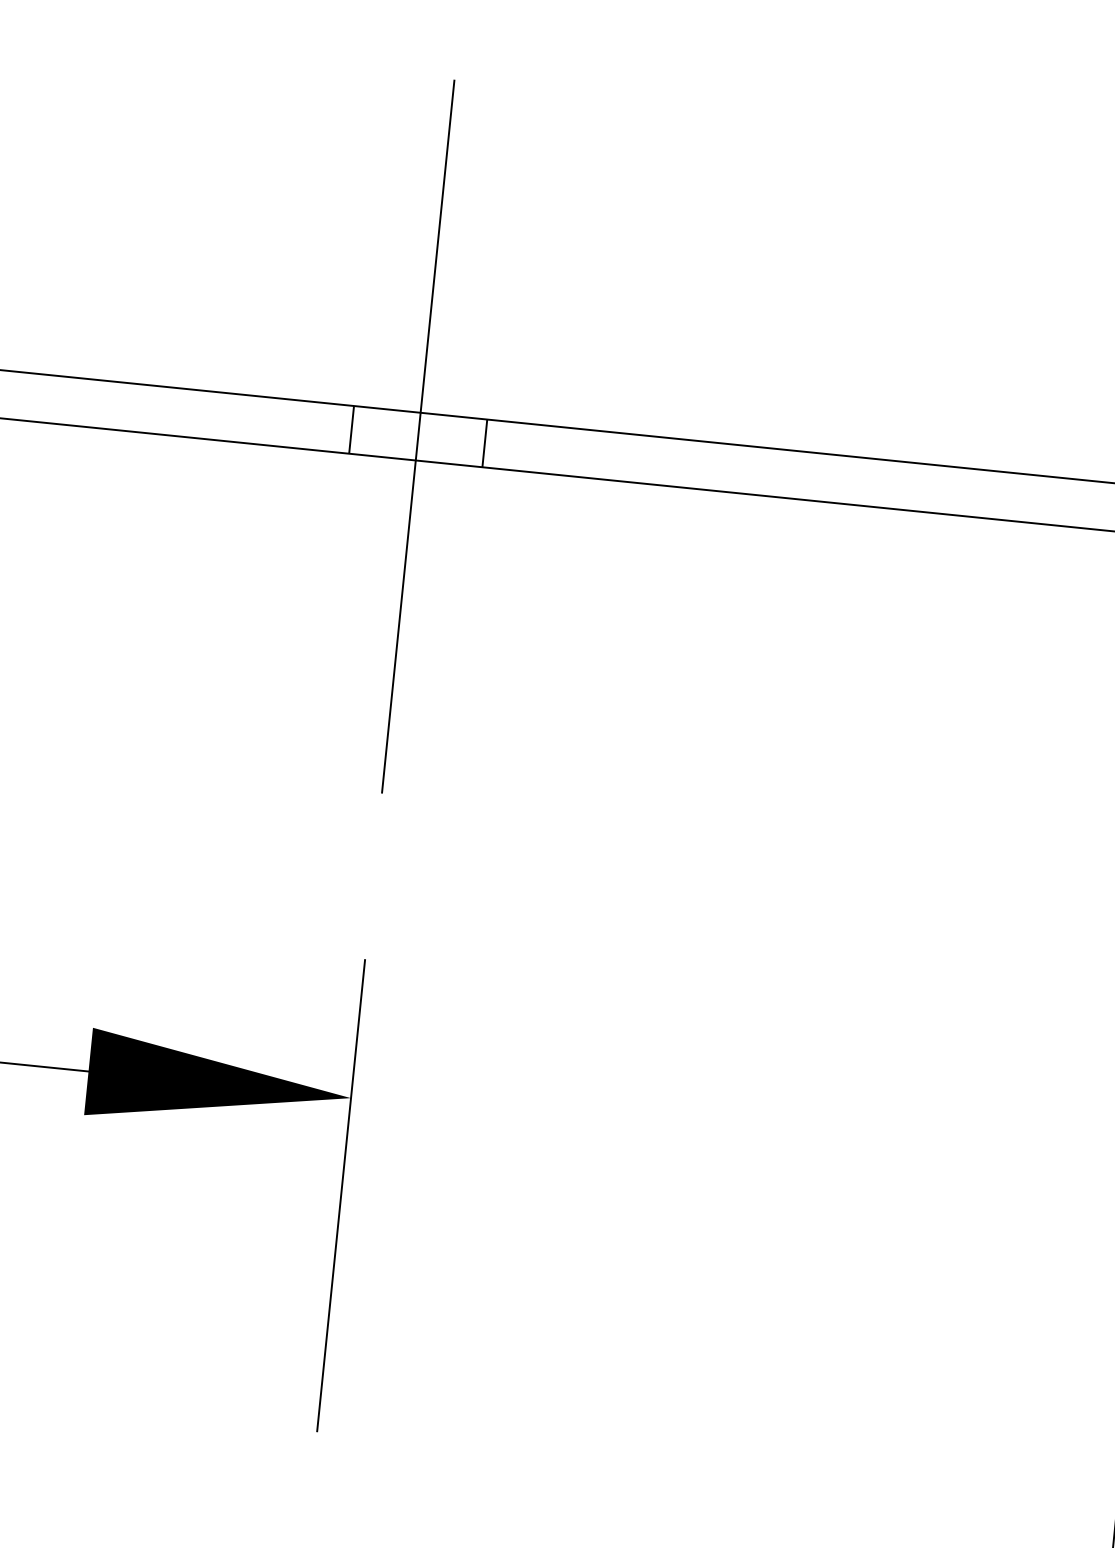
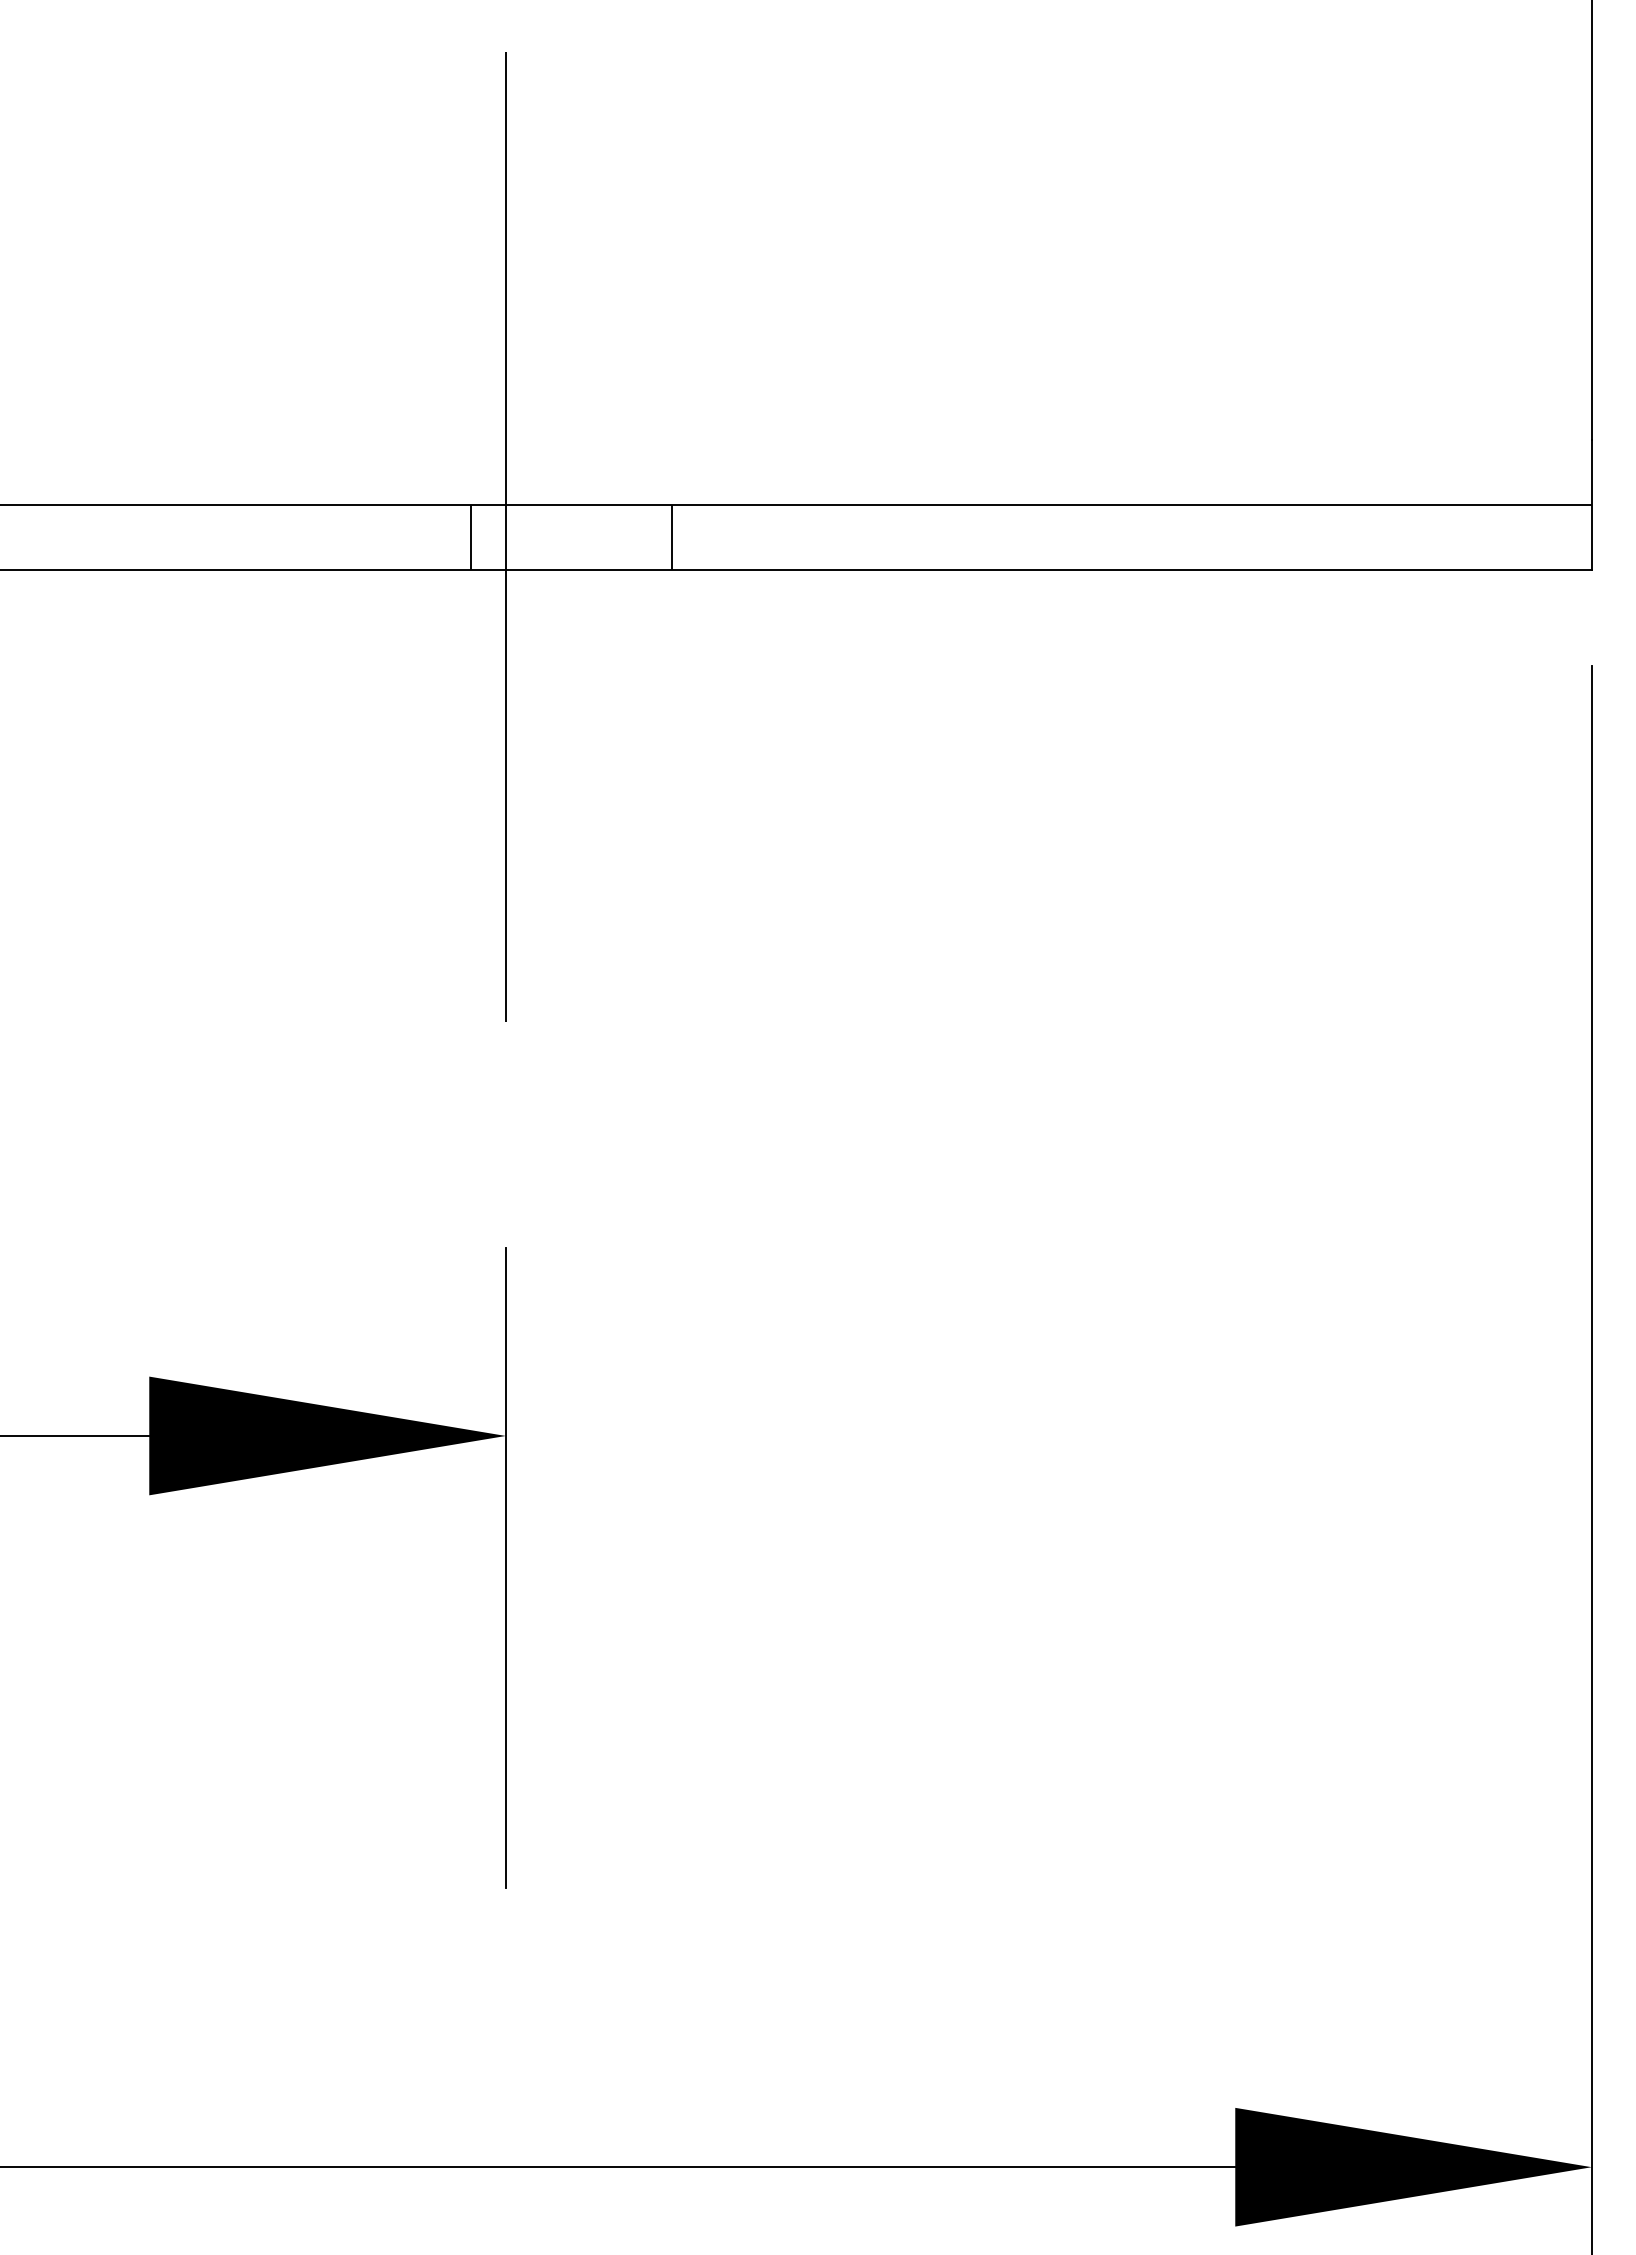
line: (351, 429) -> (471, 536), moved
line: (485, 442) -> (672, 536), moved

